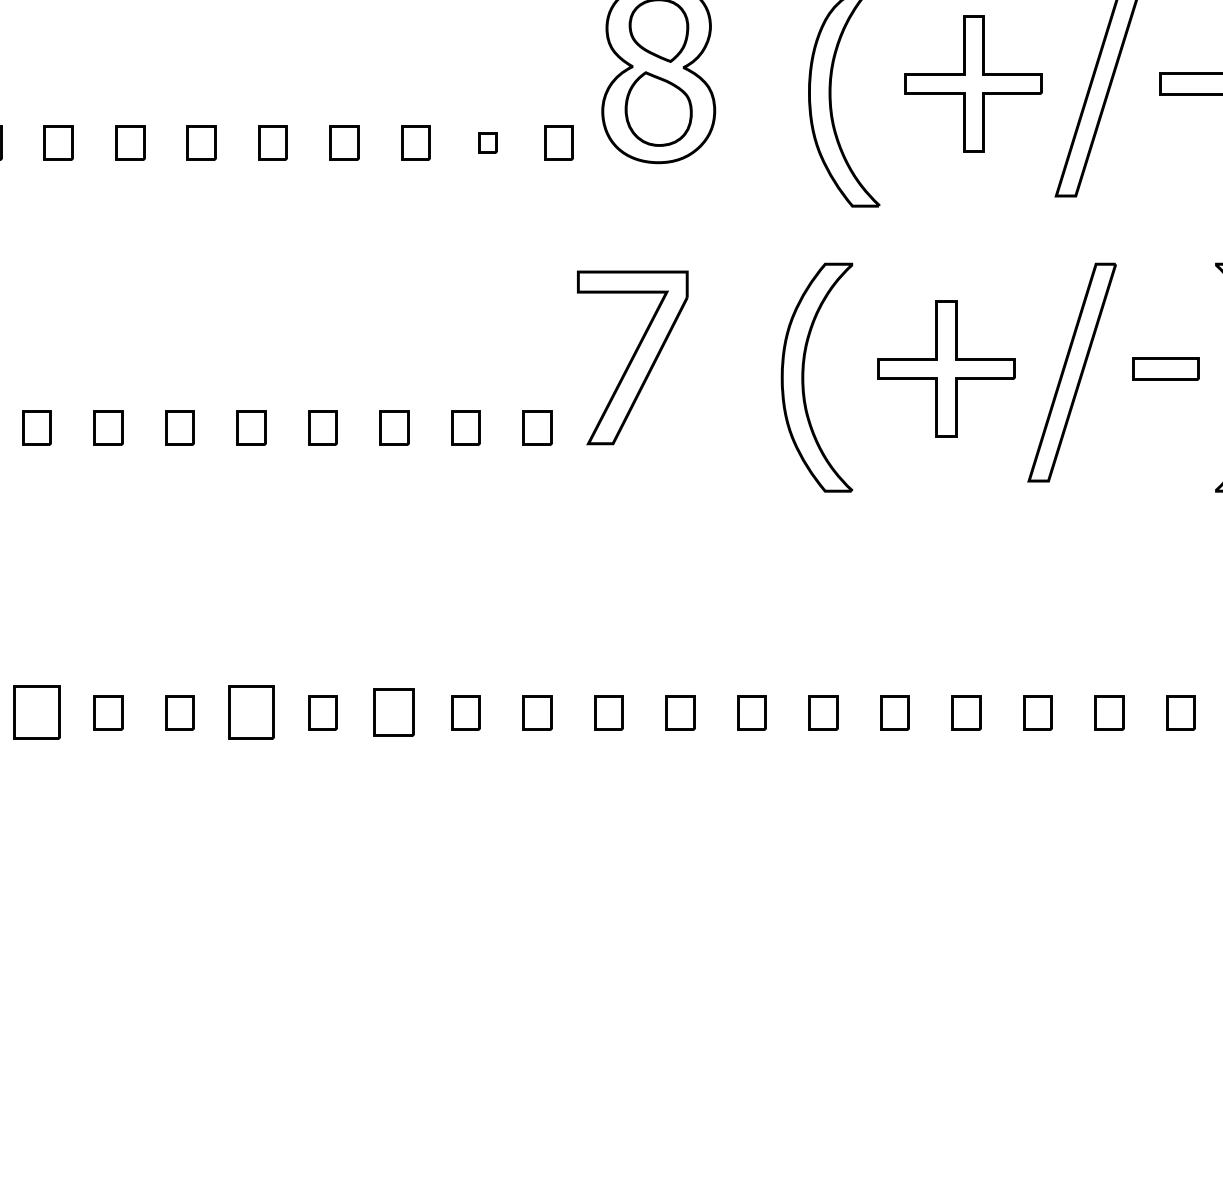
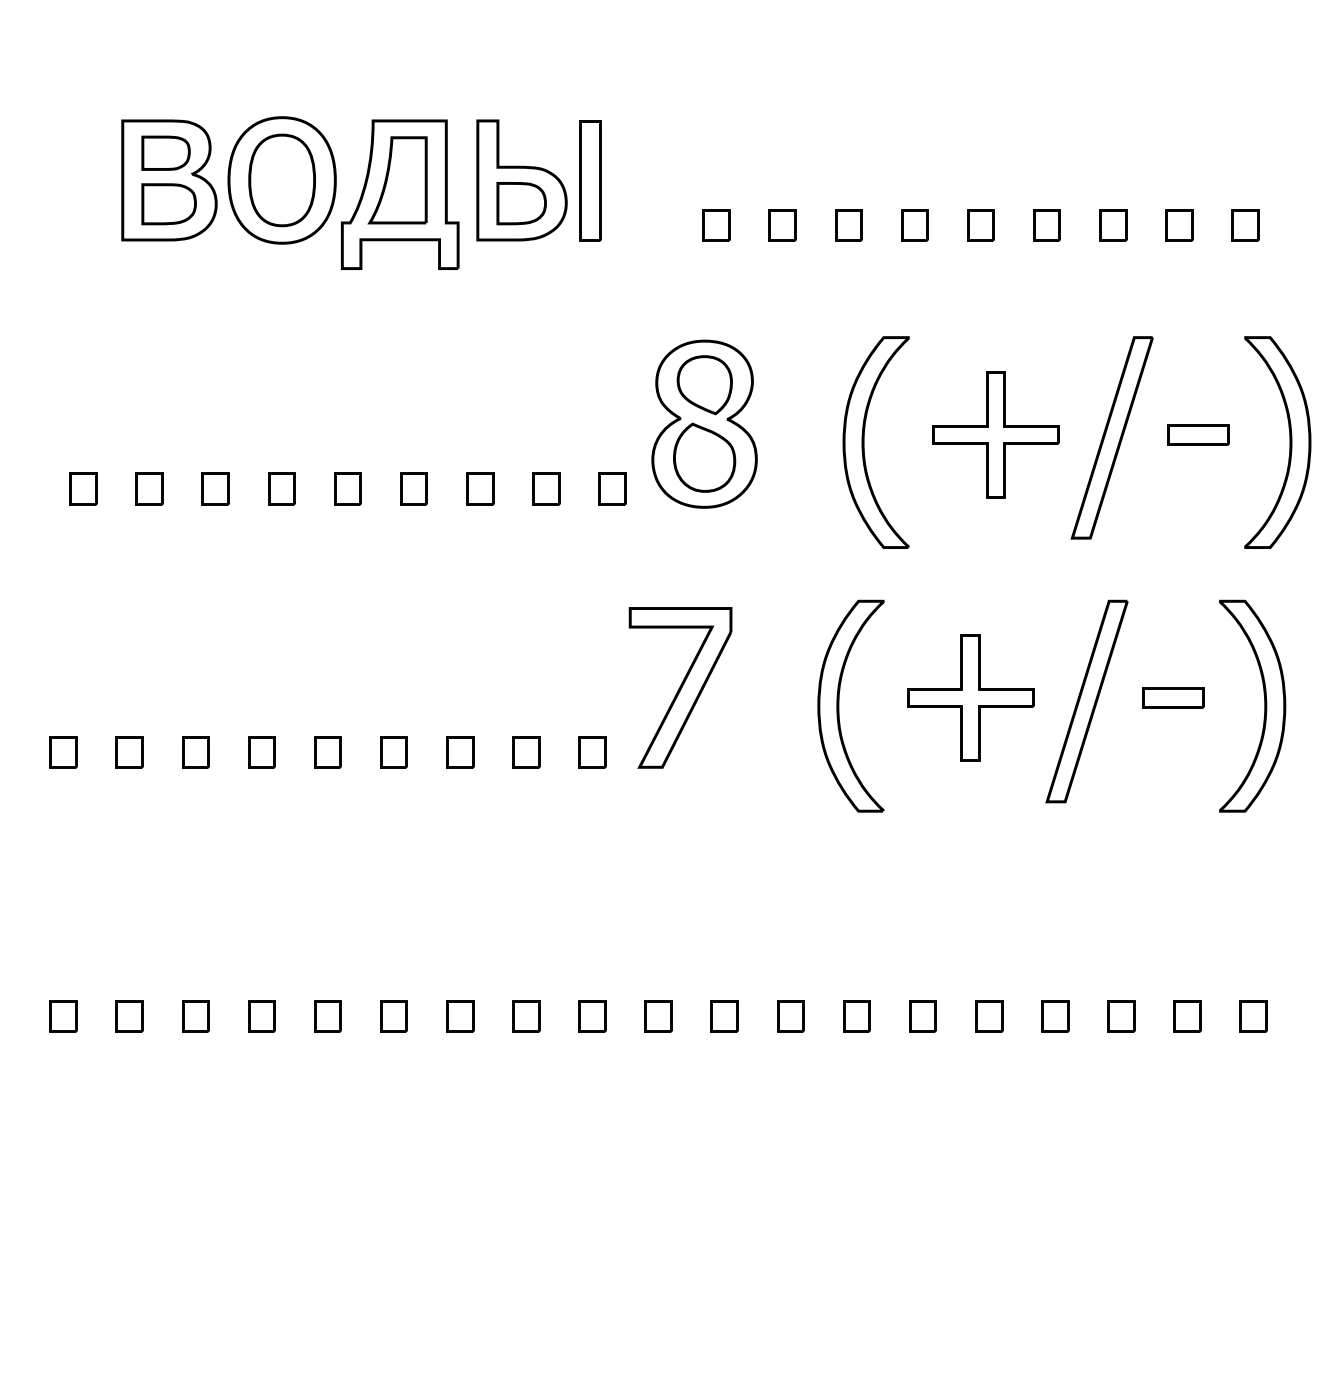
part: (487, 142) -> (546, 488), size x1.67
part: (36, 713) -> (129, 1016), size x0.62
part: (251, 713) -> (327, 1016), size x0.62
part: (394, 713) -> (460, 1016), size x0.71

